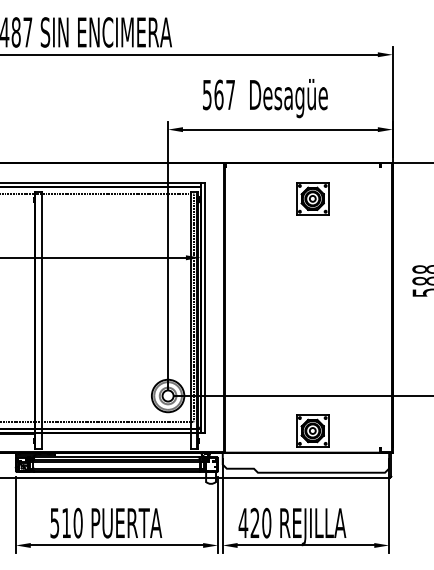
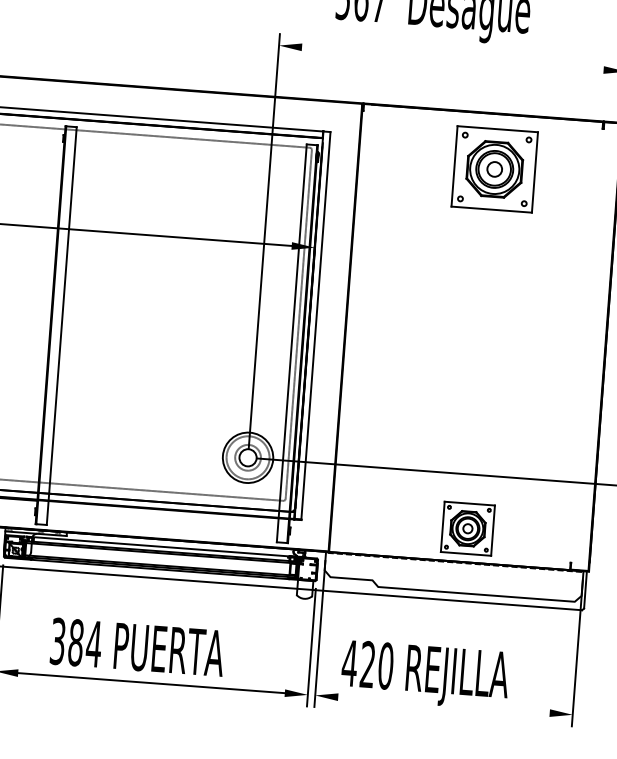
line: (279, 129) -> (451, 58), removed
part: (312, 198) -> (494, 168), size x1.6
text: (66, 522) -> (76, 641), 510 -> 384
line: (305, 545) -> (443, 705), removed

